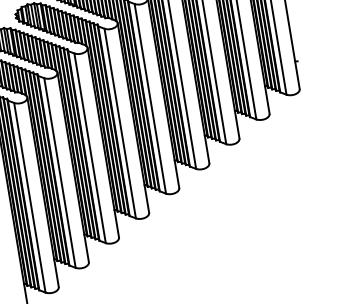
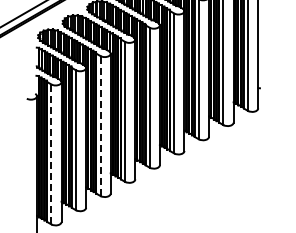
line: (90, 148) -> (100, 126), solid -> dashed
line: (29, 197) -> (51, 154), solid -> dashed

